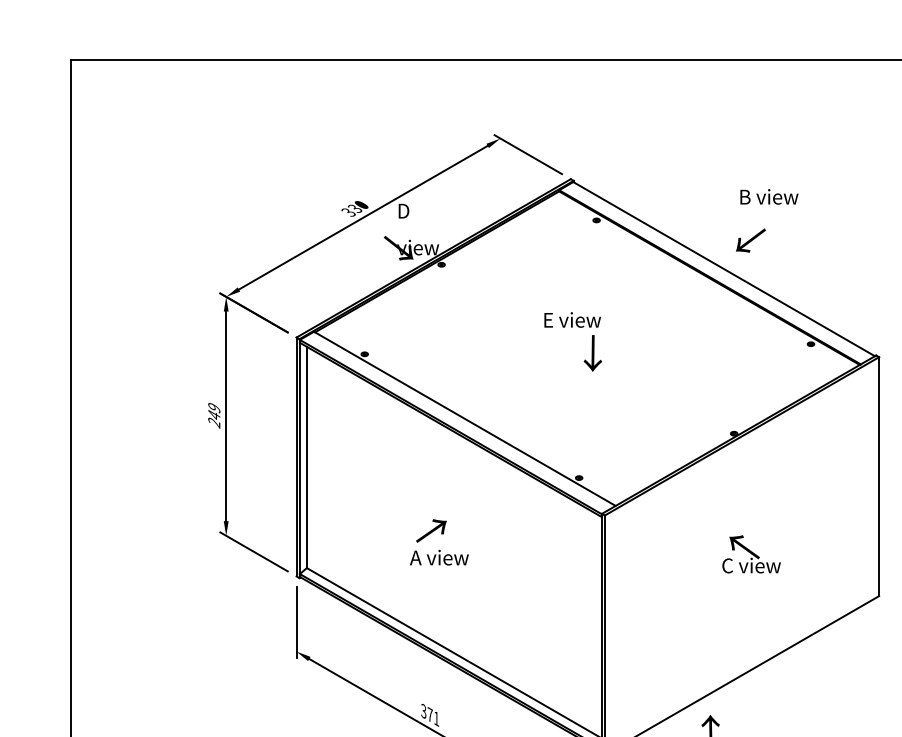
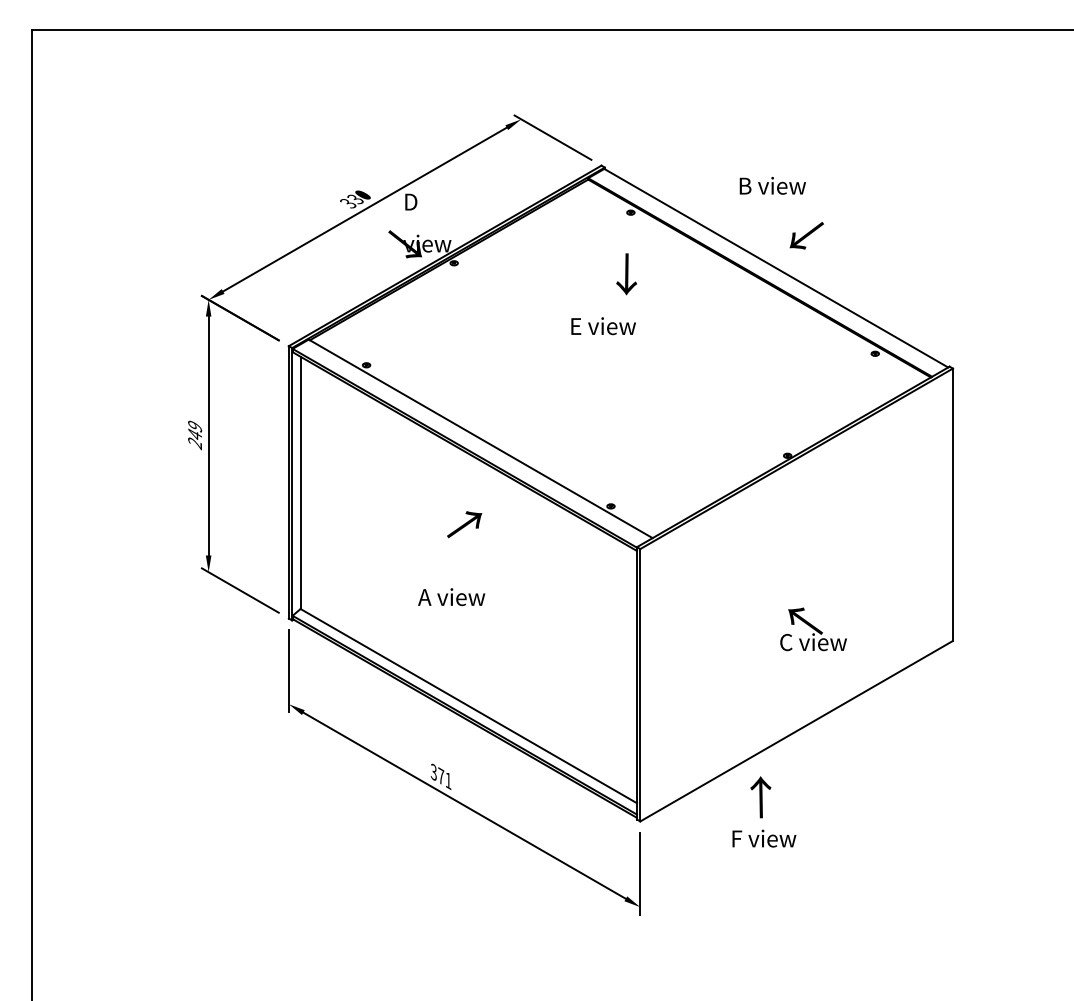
text: (769, 196) -> (772, 185), moved
text: (592, 353) -> (626, 274), moved
text: (431, 530) -> (464, 524), moved
text: (751, 554) -> (813, 629), moved

